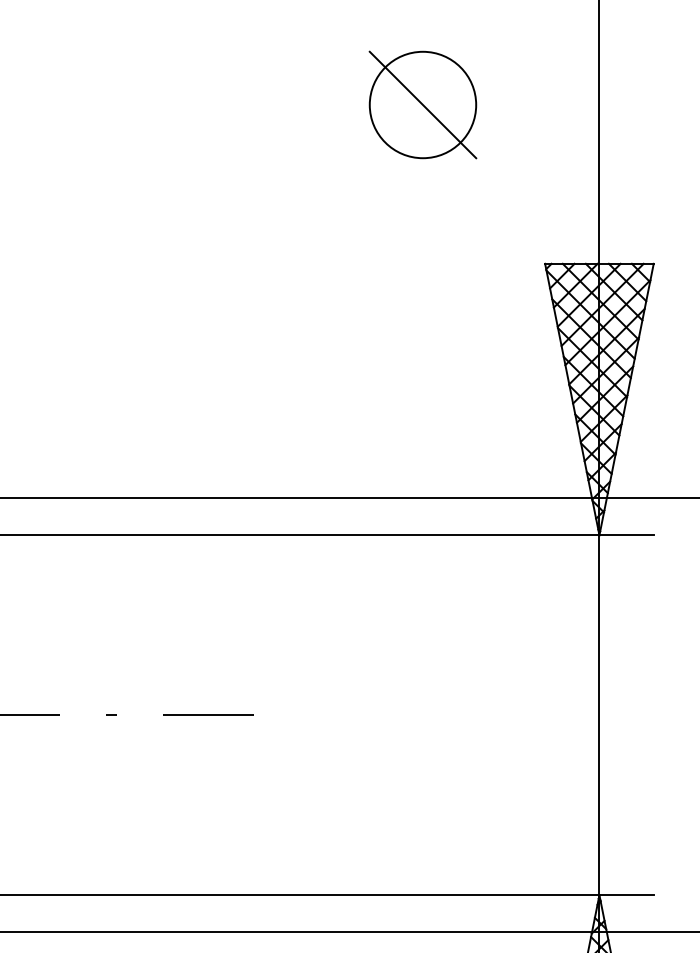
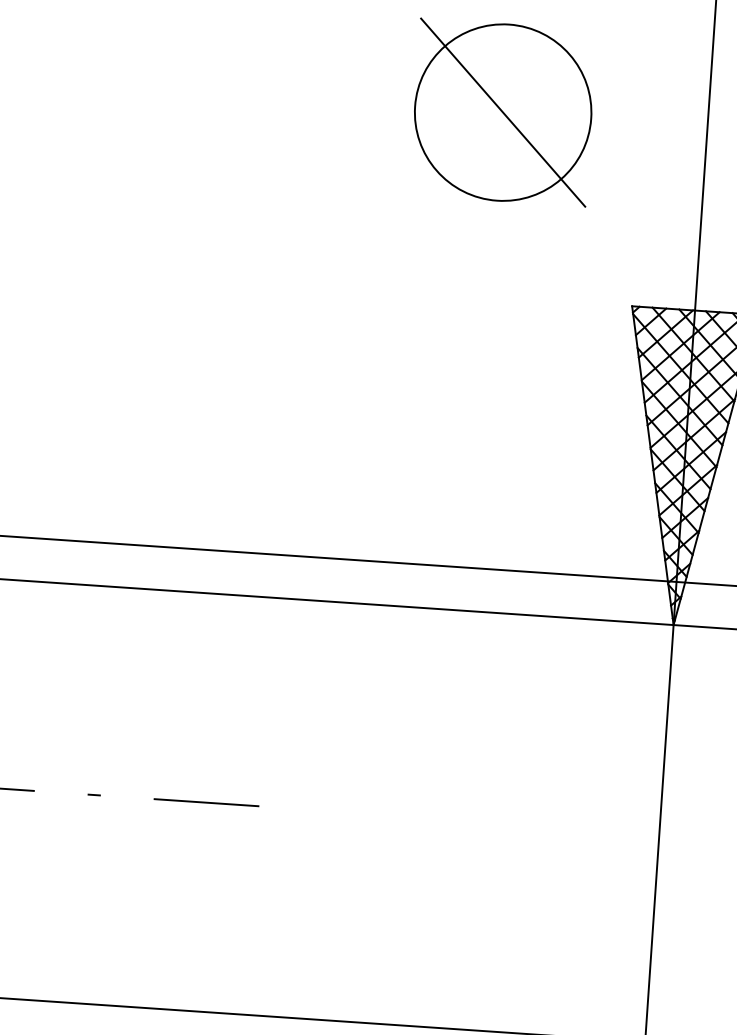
part: (422, 104) -> (502, 112), size x1.43

